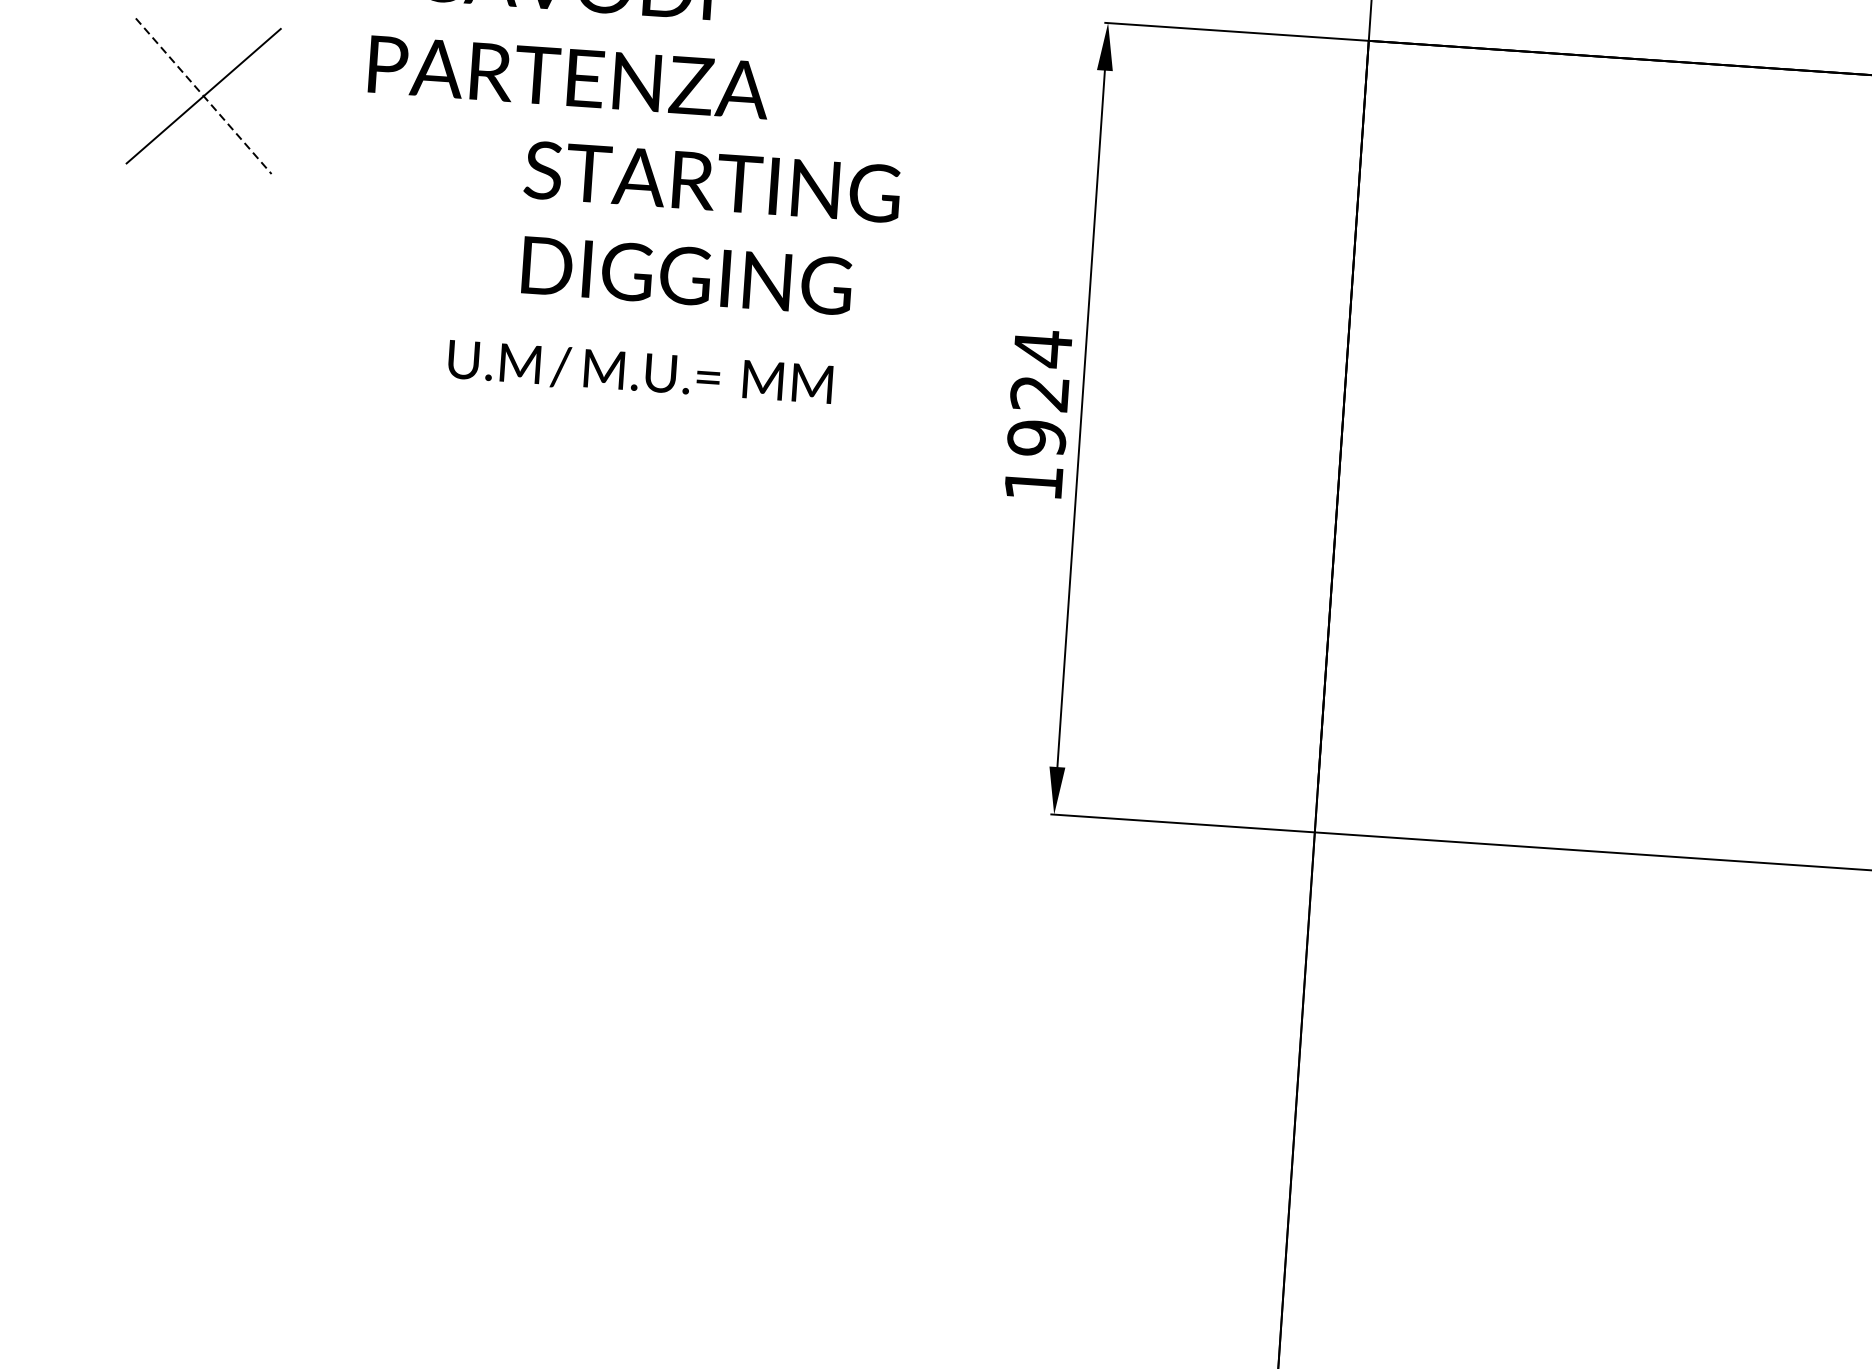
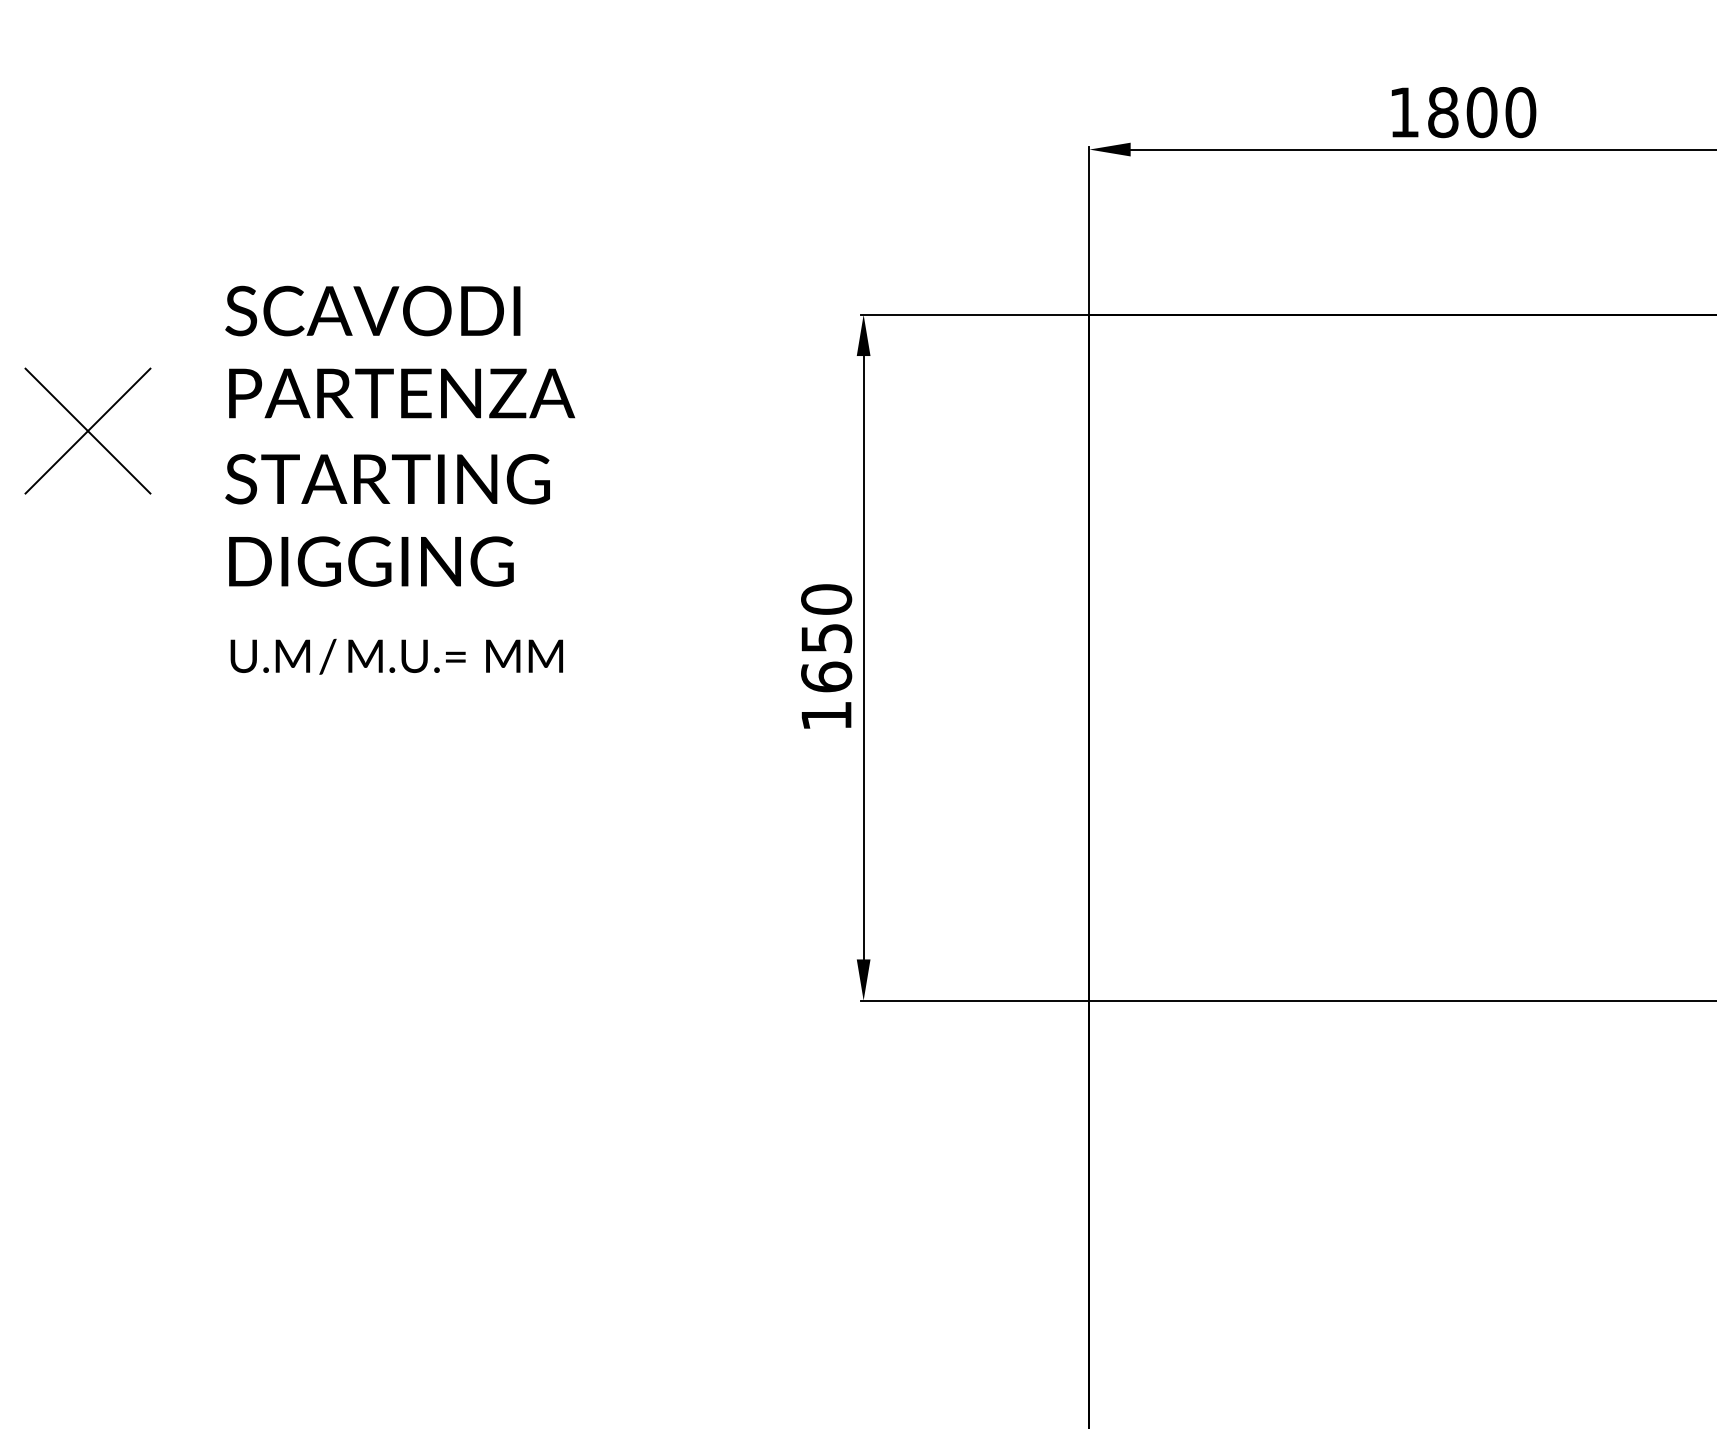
line: (204, 96) -> (88, 431), dashed -> solid
text: (708, 229) -> (387, 520), moved
text: (640, 372) -> (396, 656), moved
text: (1039, 392) -> (826, 637), 1924 -> 1650

